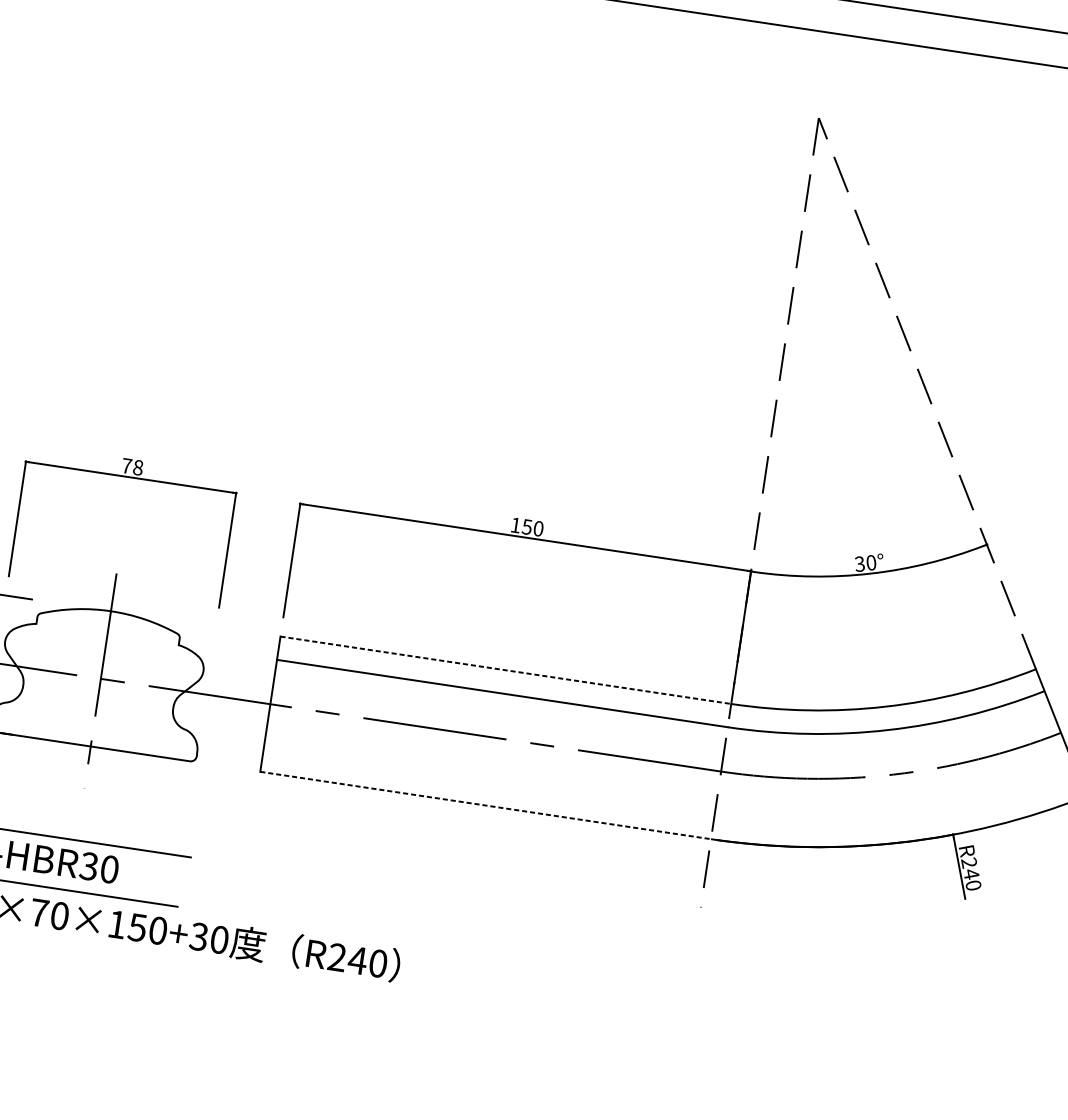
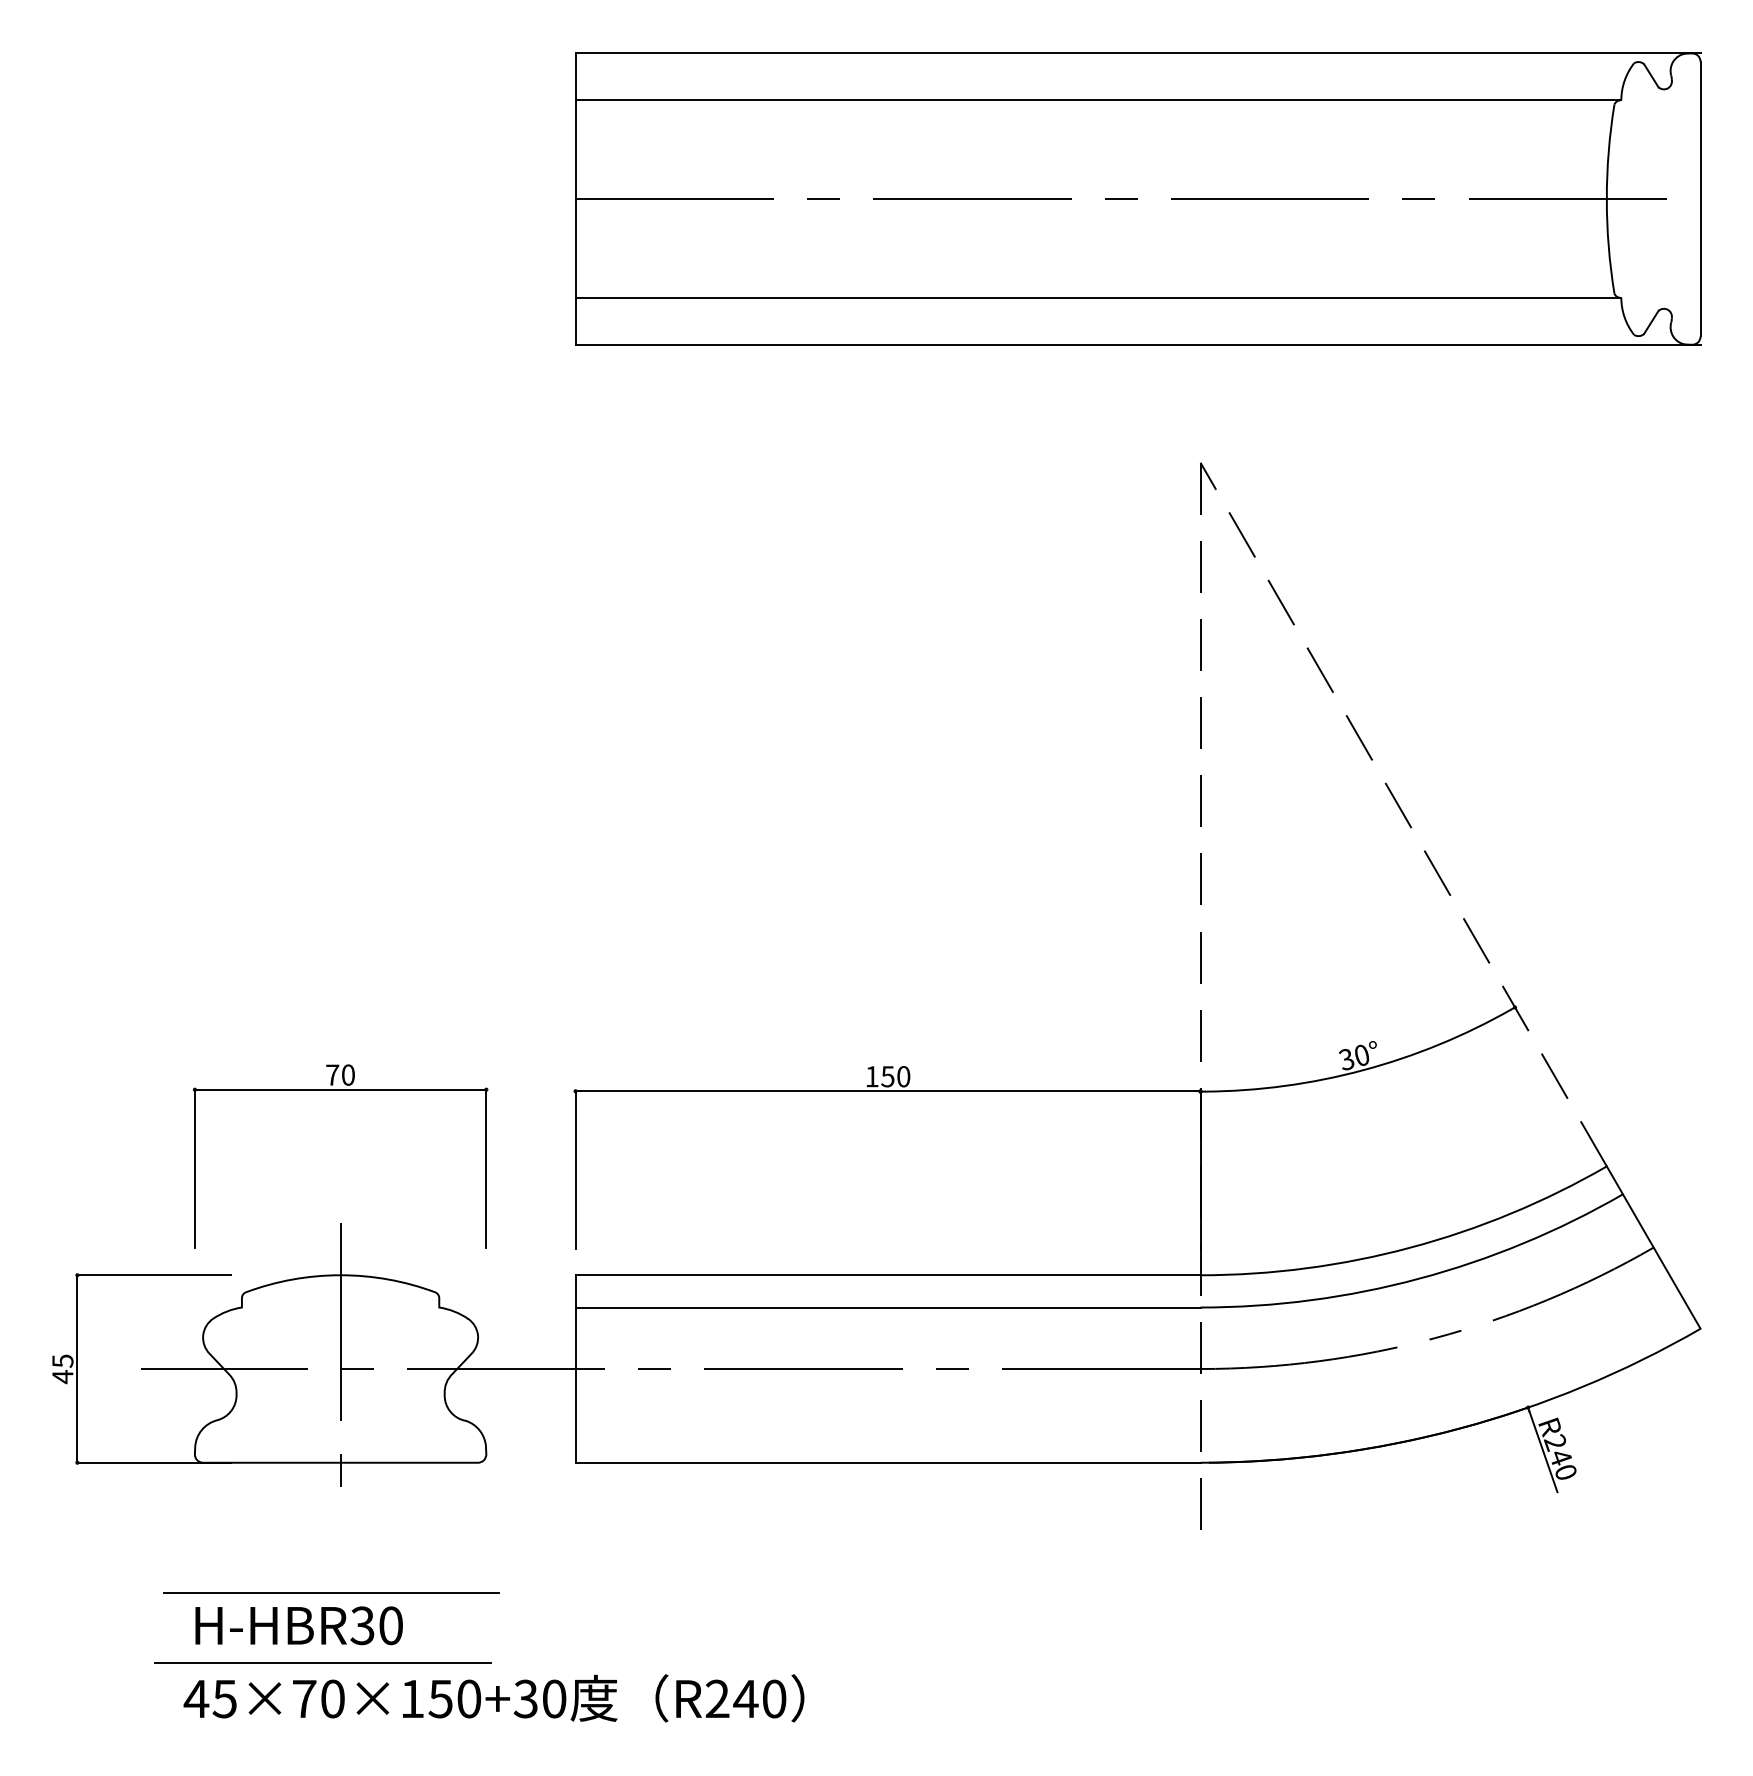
text: (138, 468) -> (348, 1075), 78 -> 70
line: (506, 670) -> (888, 1275), dashed -> solid
line: (486, 805) -> (888, 1462), dashed -> solid

